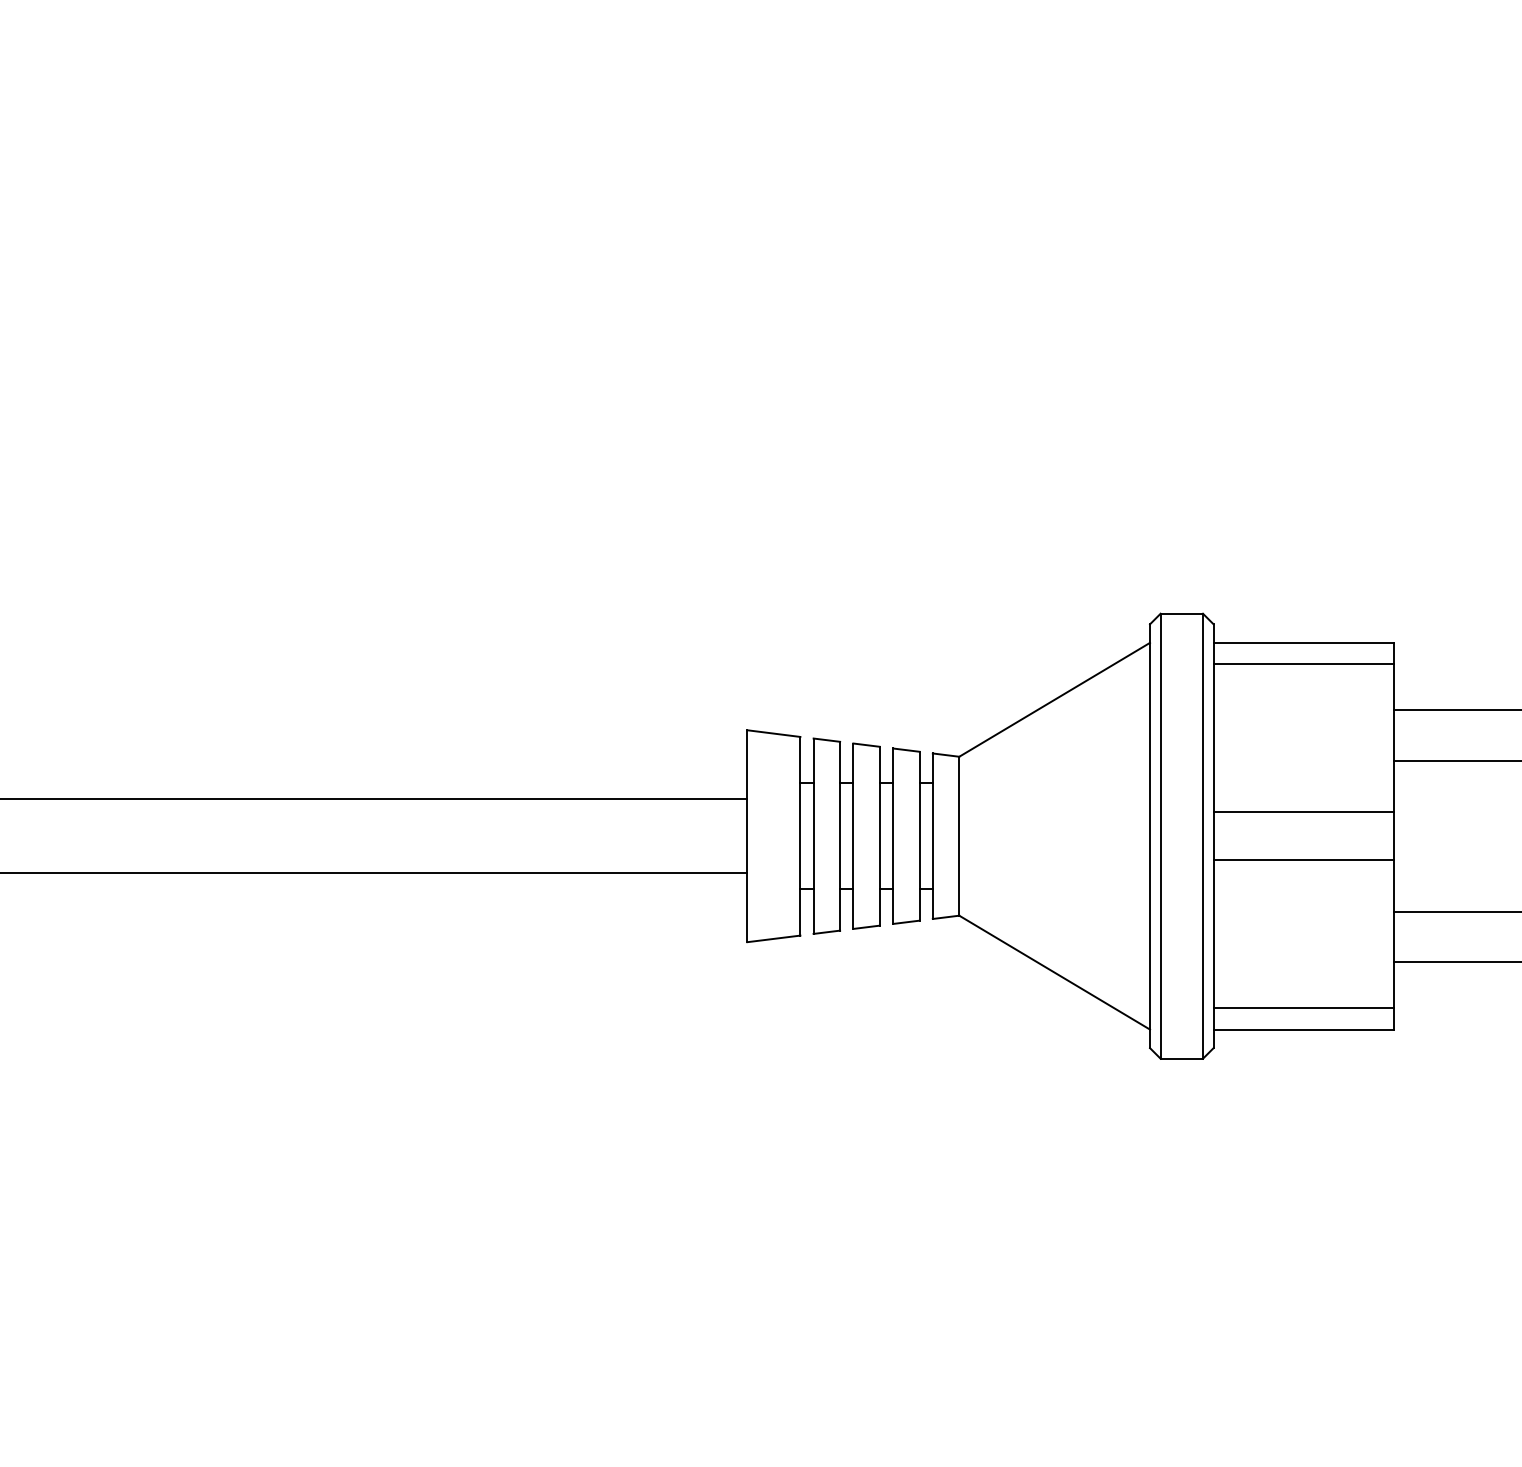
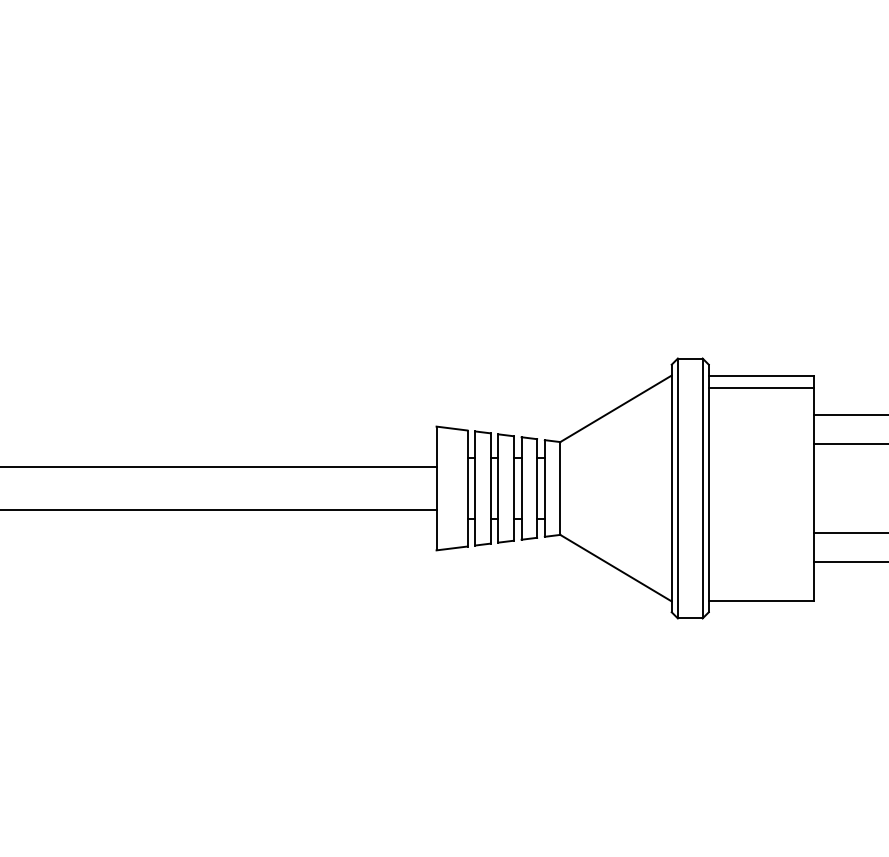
line: (1303, 812) -> (761, 474), removed
line: (1303, 860) -> (761, 502), removed
line: (1303, 1009) -> (761, 589), removed

